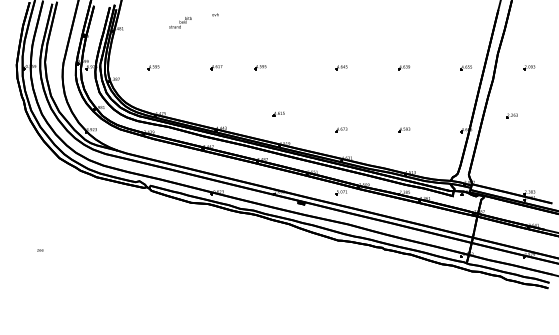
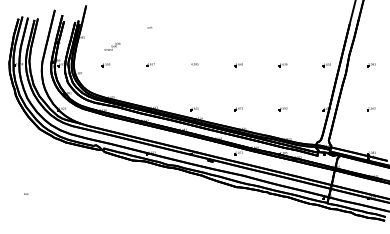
text: (180, 22) -> (112, 46), moved
part: (260, 67) -> (194, 64), moved
part: (278, 113) -> (194, 108), moved
part: (511, 115) -> (370, 108), moved

